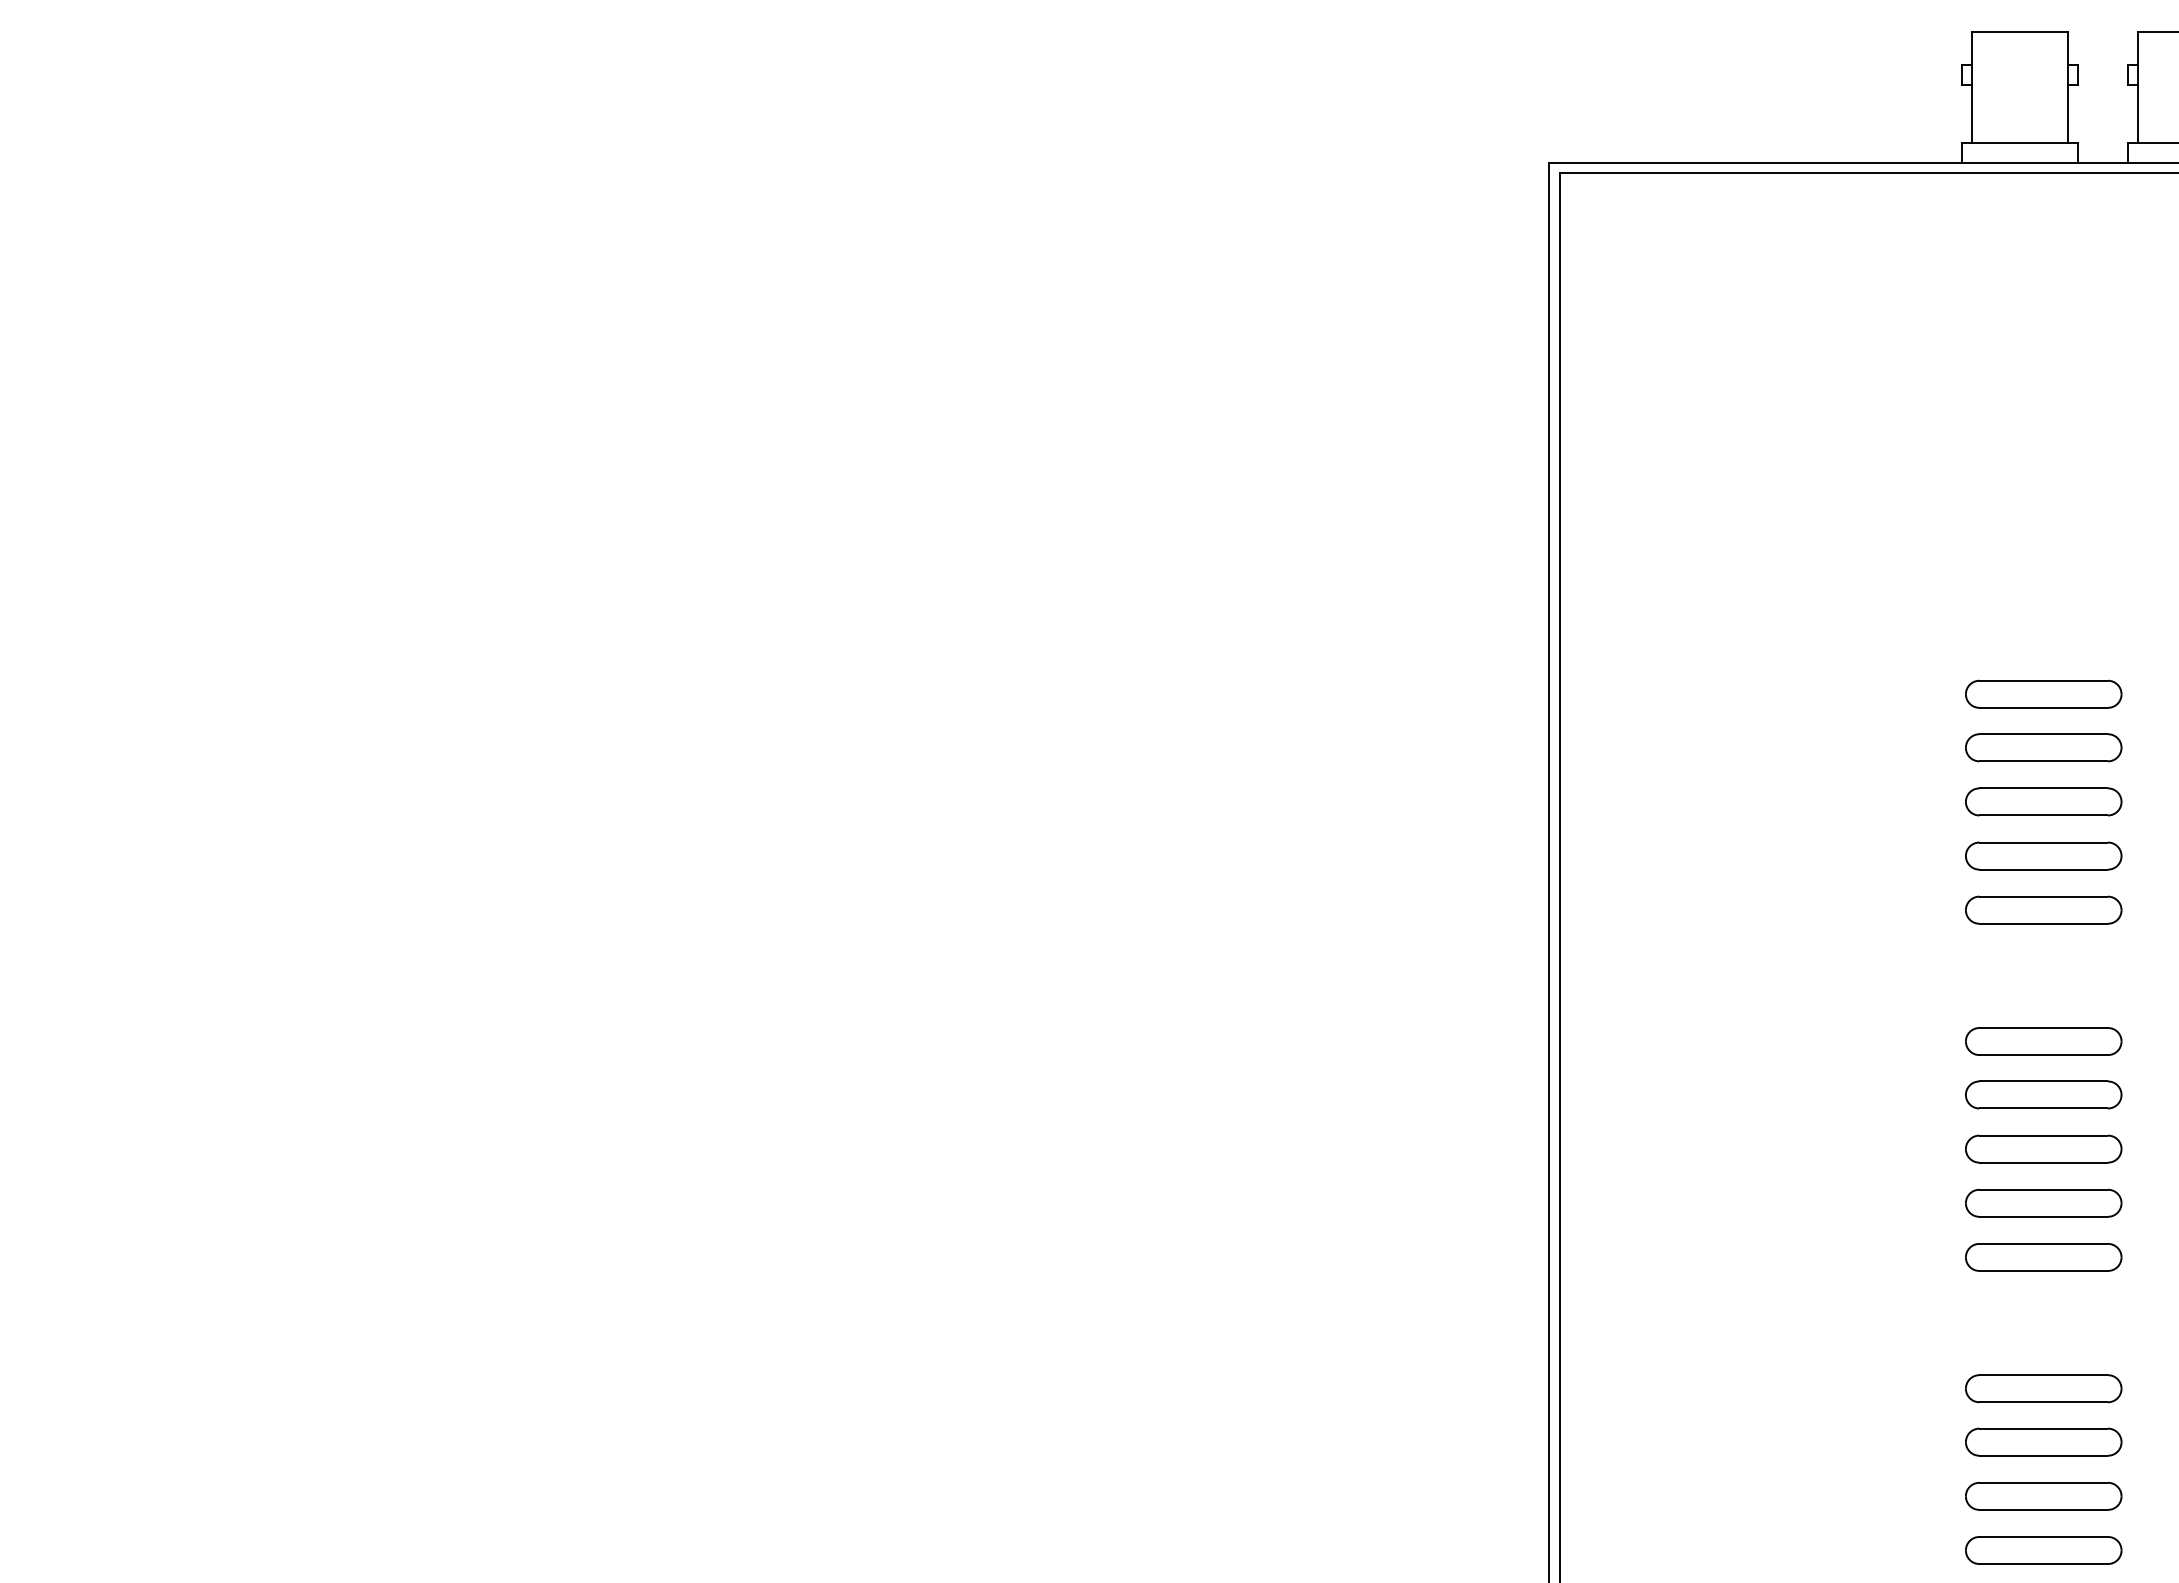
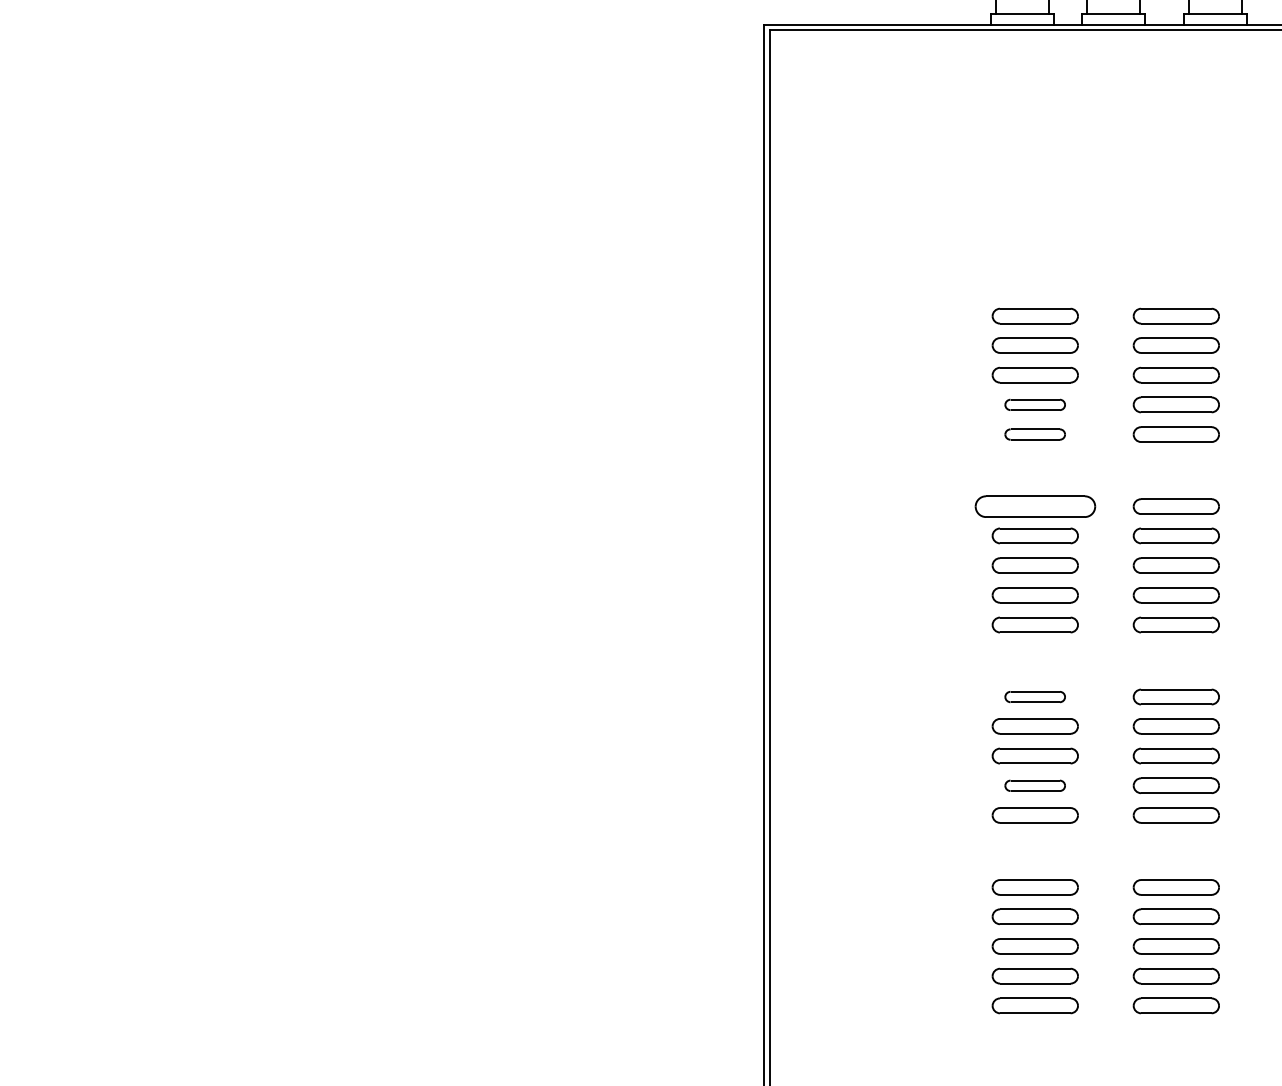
part: (2042, 855) -> (1034, 404), size x0.7
part: (2042, 910) -> (1034, 434), size x0.7
part: (2042, 1041) -> (1034, 506), size x1.4
part: (2042, 1387) -> (1034, 696), size x0.7
part: (2042, 1549) -> (1034, 785), size x0.7

